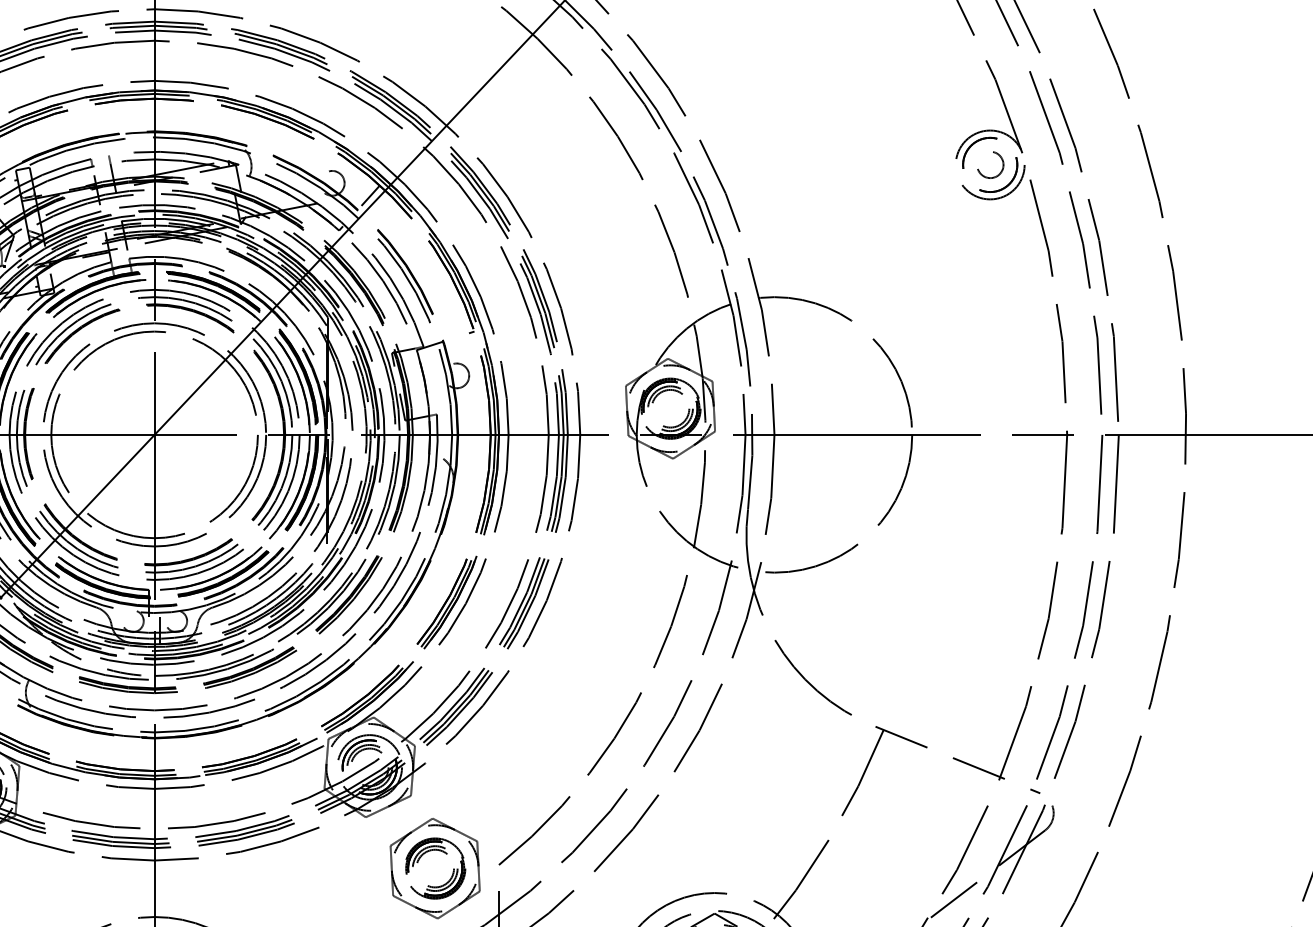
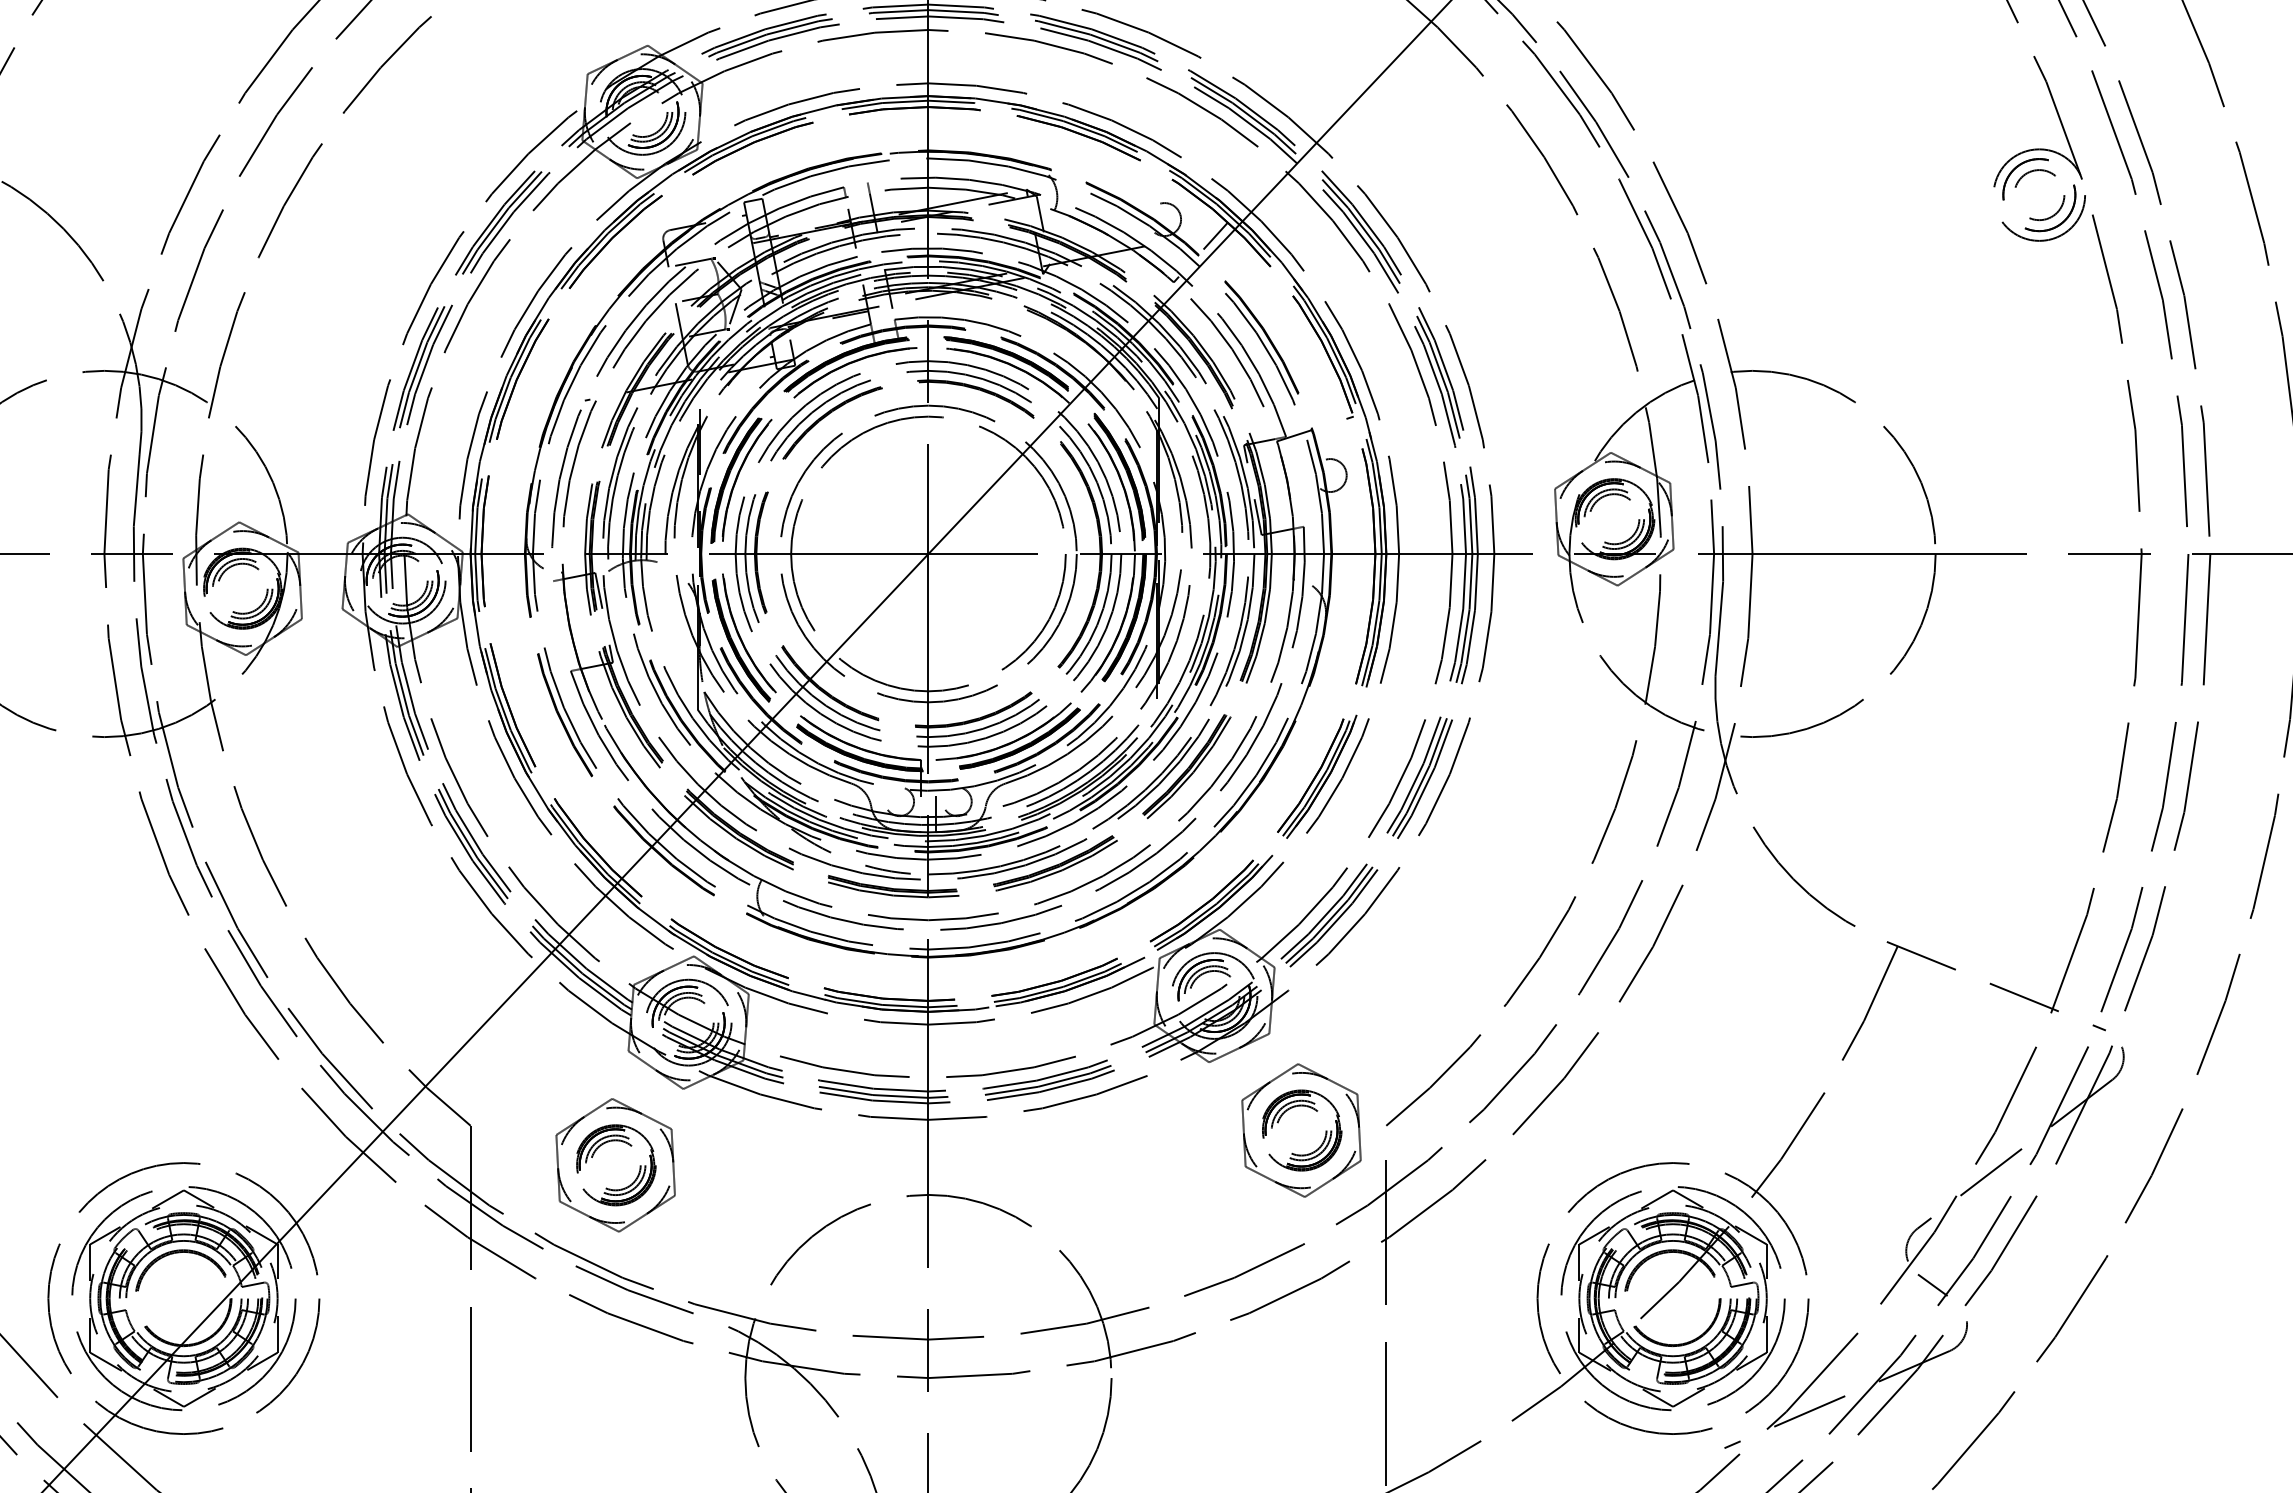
circle: (990, 164) -> (2039, 194), size x1.43

